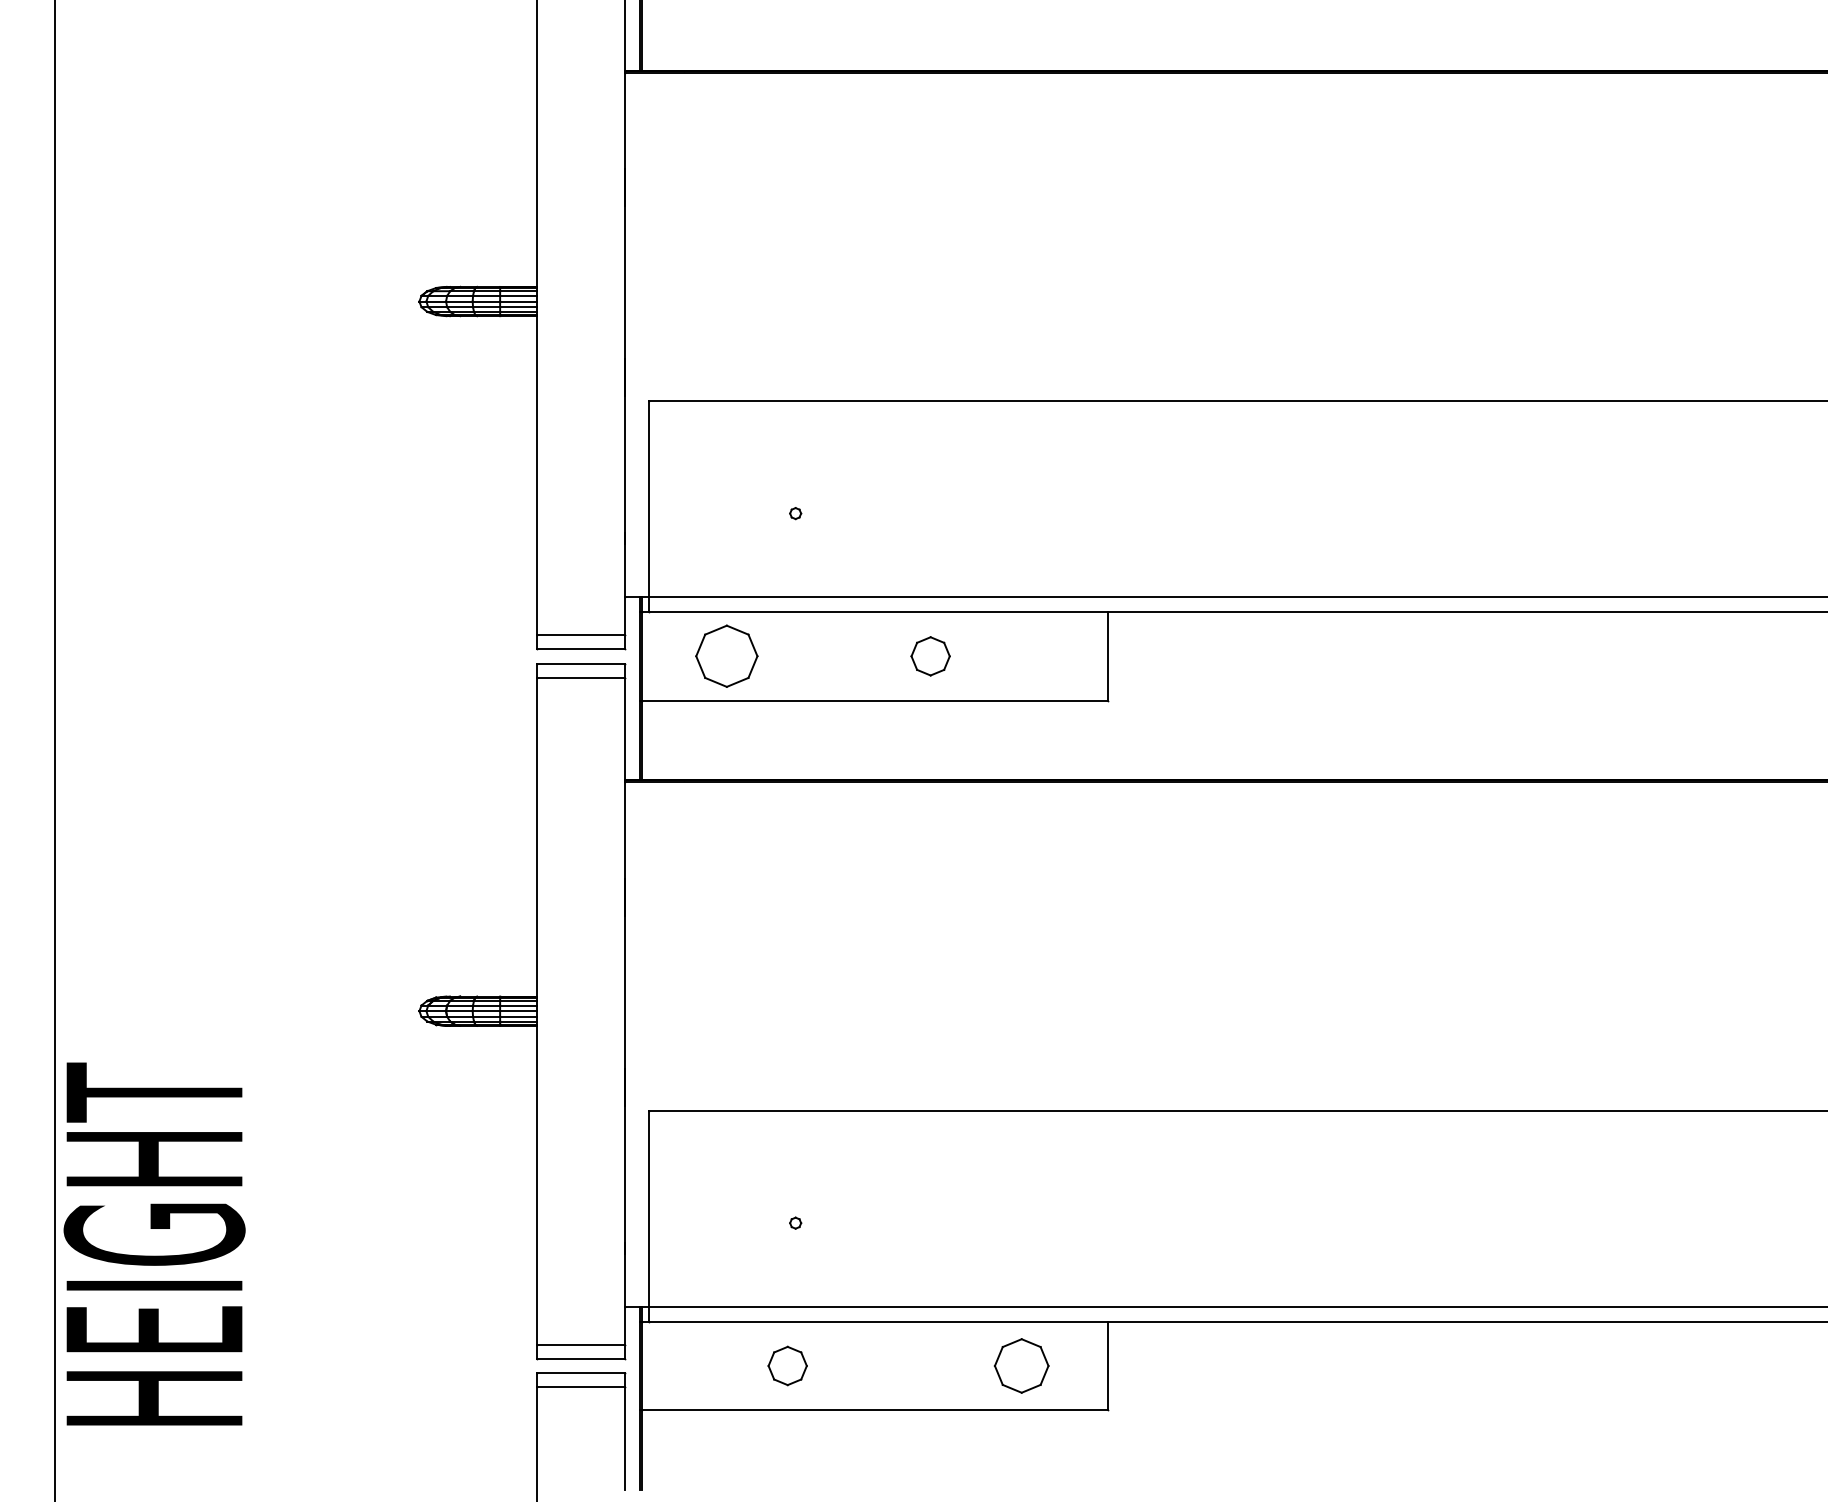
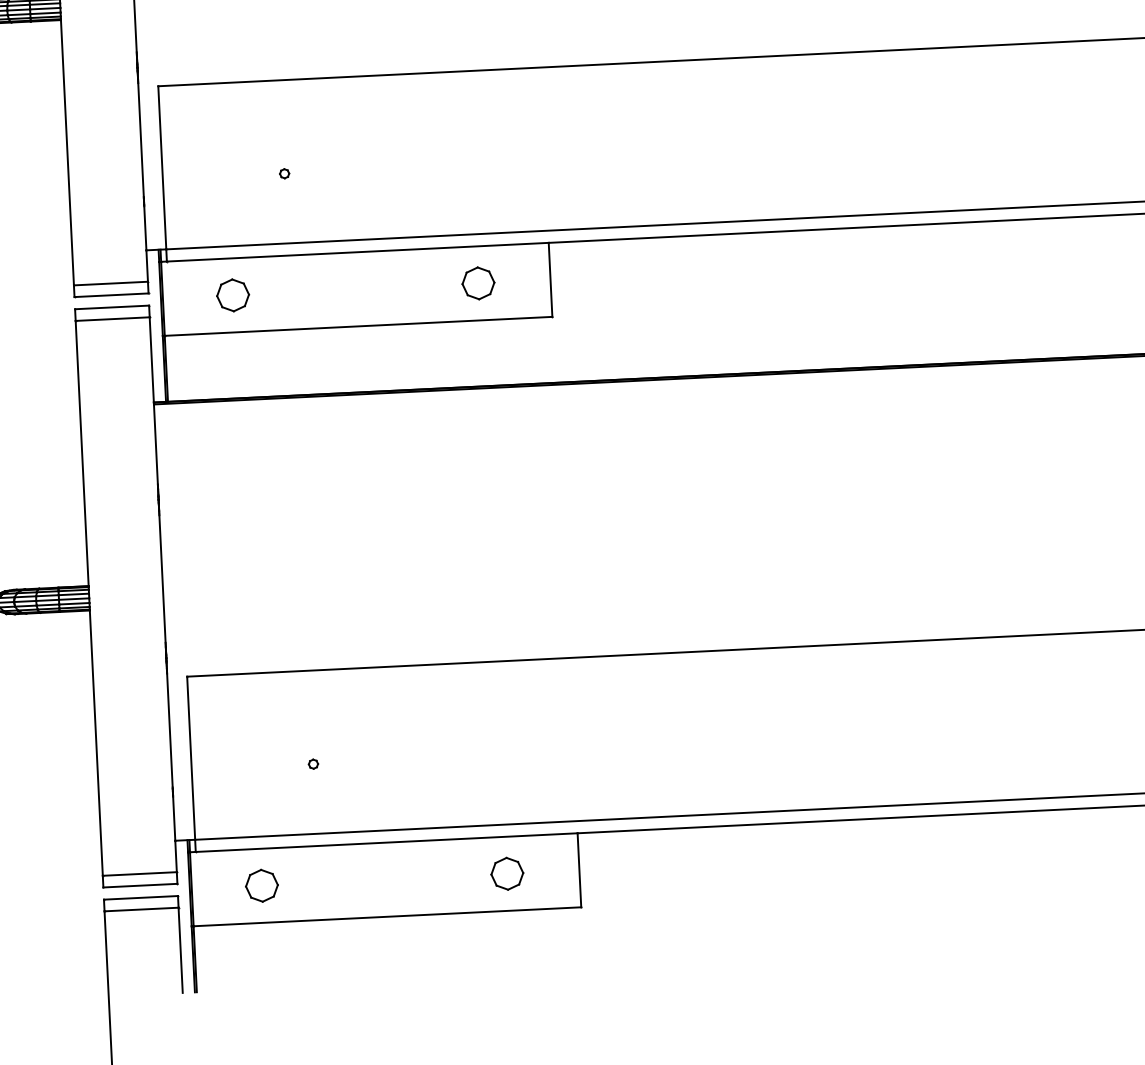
part: (726, 656) -> (232, 295), size x0.62
part: (930, 656) -> (478, 283), moved
part: (787, 1365) -> (261, 885), moved
part: (1021, 1365) -> (507, 873), size x0.71

